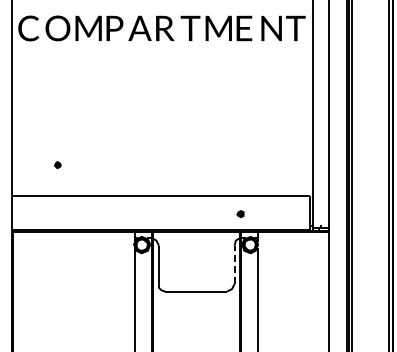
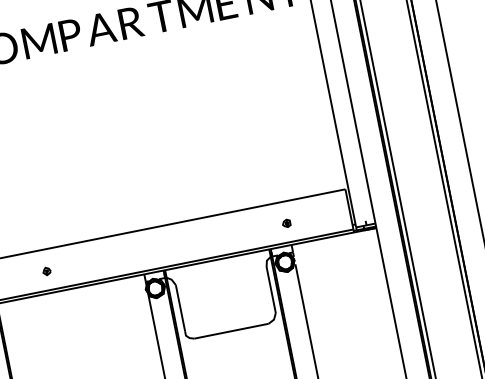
part: (57, 165) -> (46, 271), moved
part: (240, 213) -> (286, 222), moved
line: (234, 264) -> (271, 289), dashed -> solid

